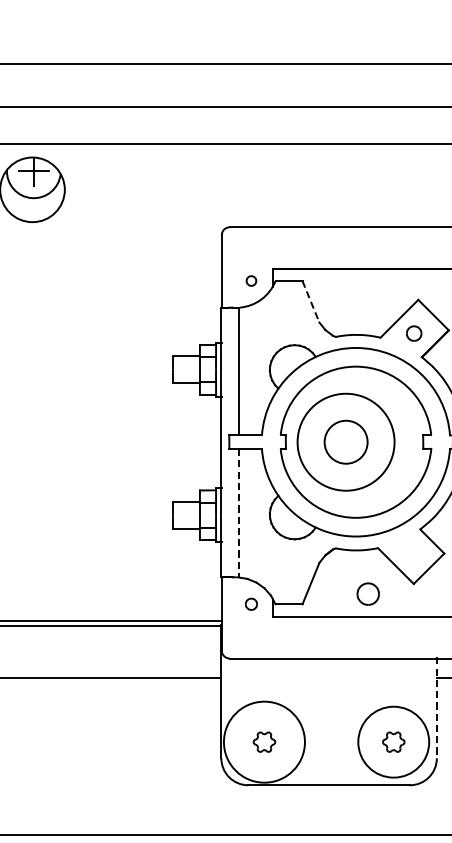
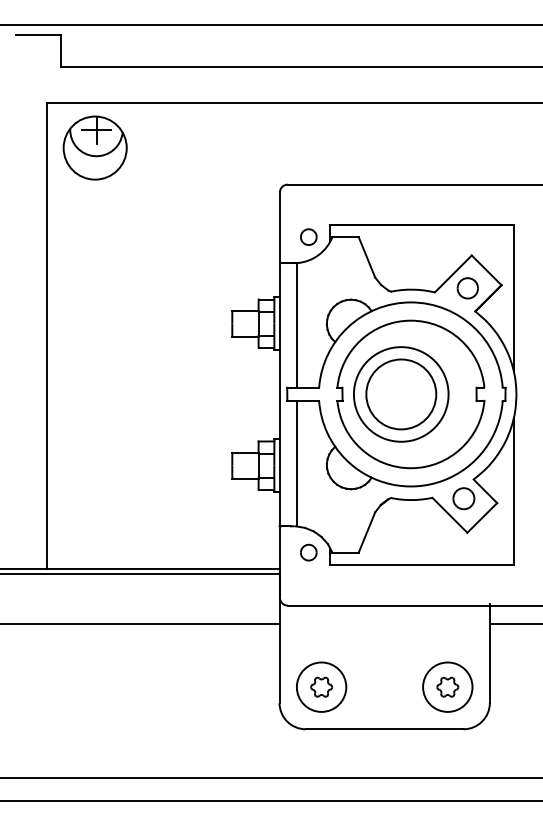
part: (251, 280) -> (308, 236), size x1.67
line: (310, 301) -> (366, 257), dashed -> solid
part: (413, 333) -> (467, 288), size x1.43
circle: (346, 442) -> (401, 394), size x1.67
line: (238, 514) -> (296, 464), dashed -> solid
part: (367, 593) -> (463, 498), moved
part: (251, 604) -> (308, 552), size x1.43
line: (436, 708) -> (489, 654), dashed -> solid
circle: (264, 741) -> (321, 686), size x0.62
circle: (393, 741) -> (447, 686), size x0.71

